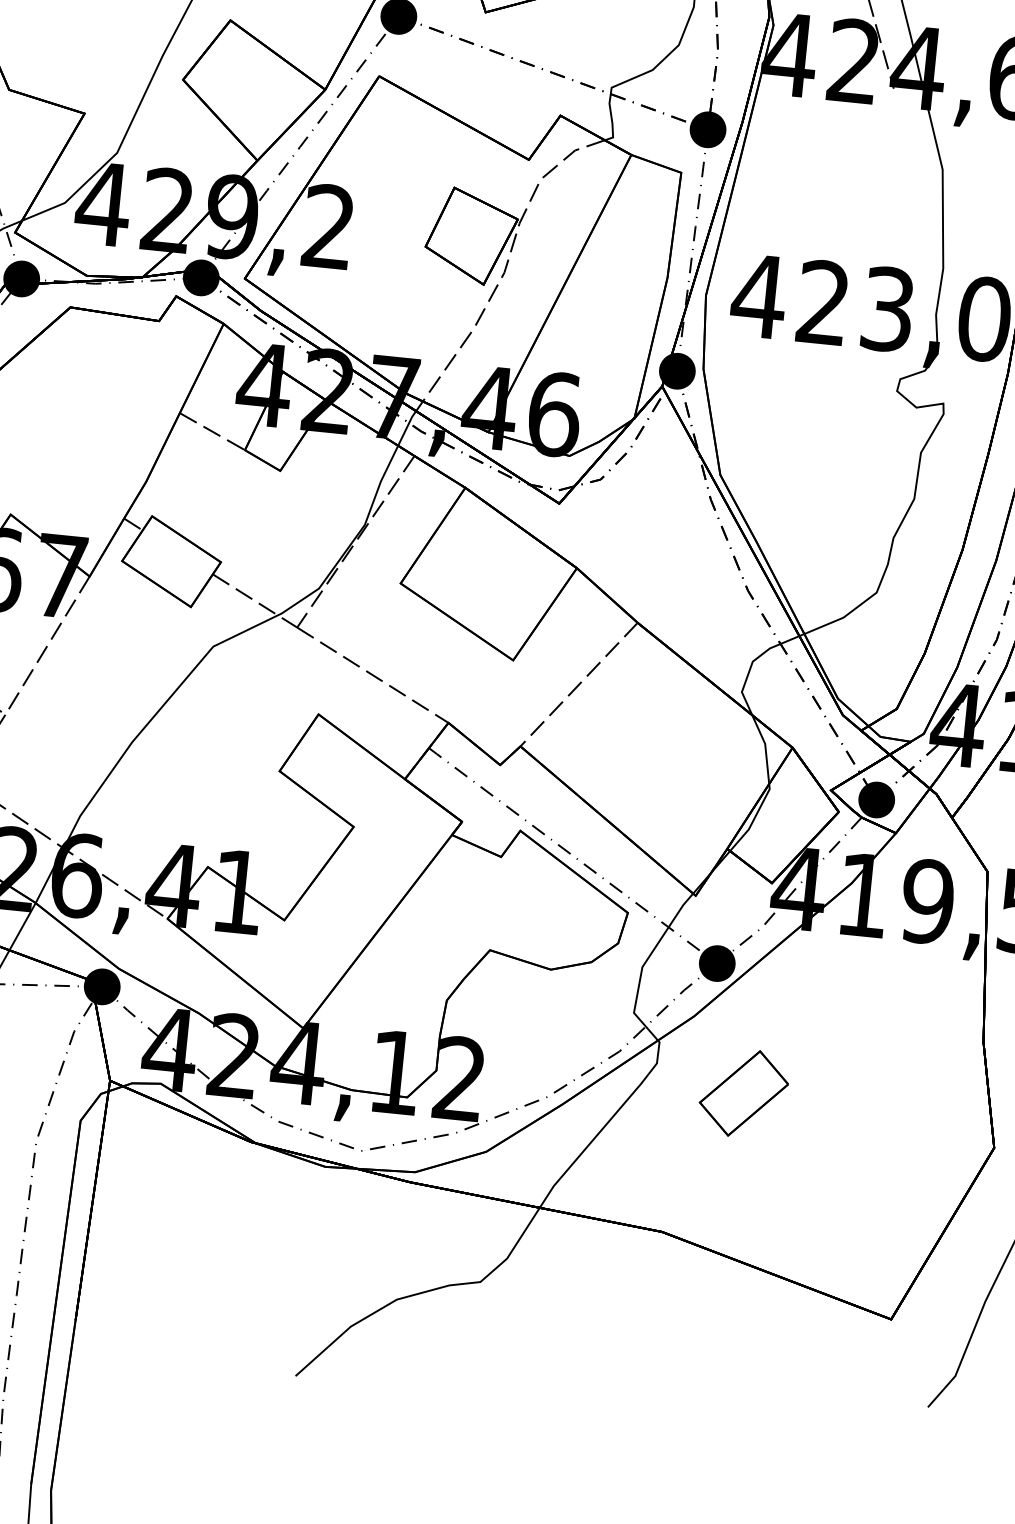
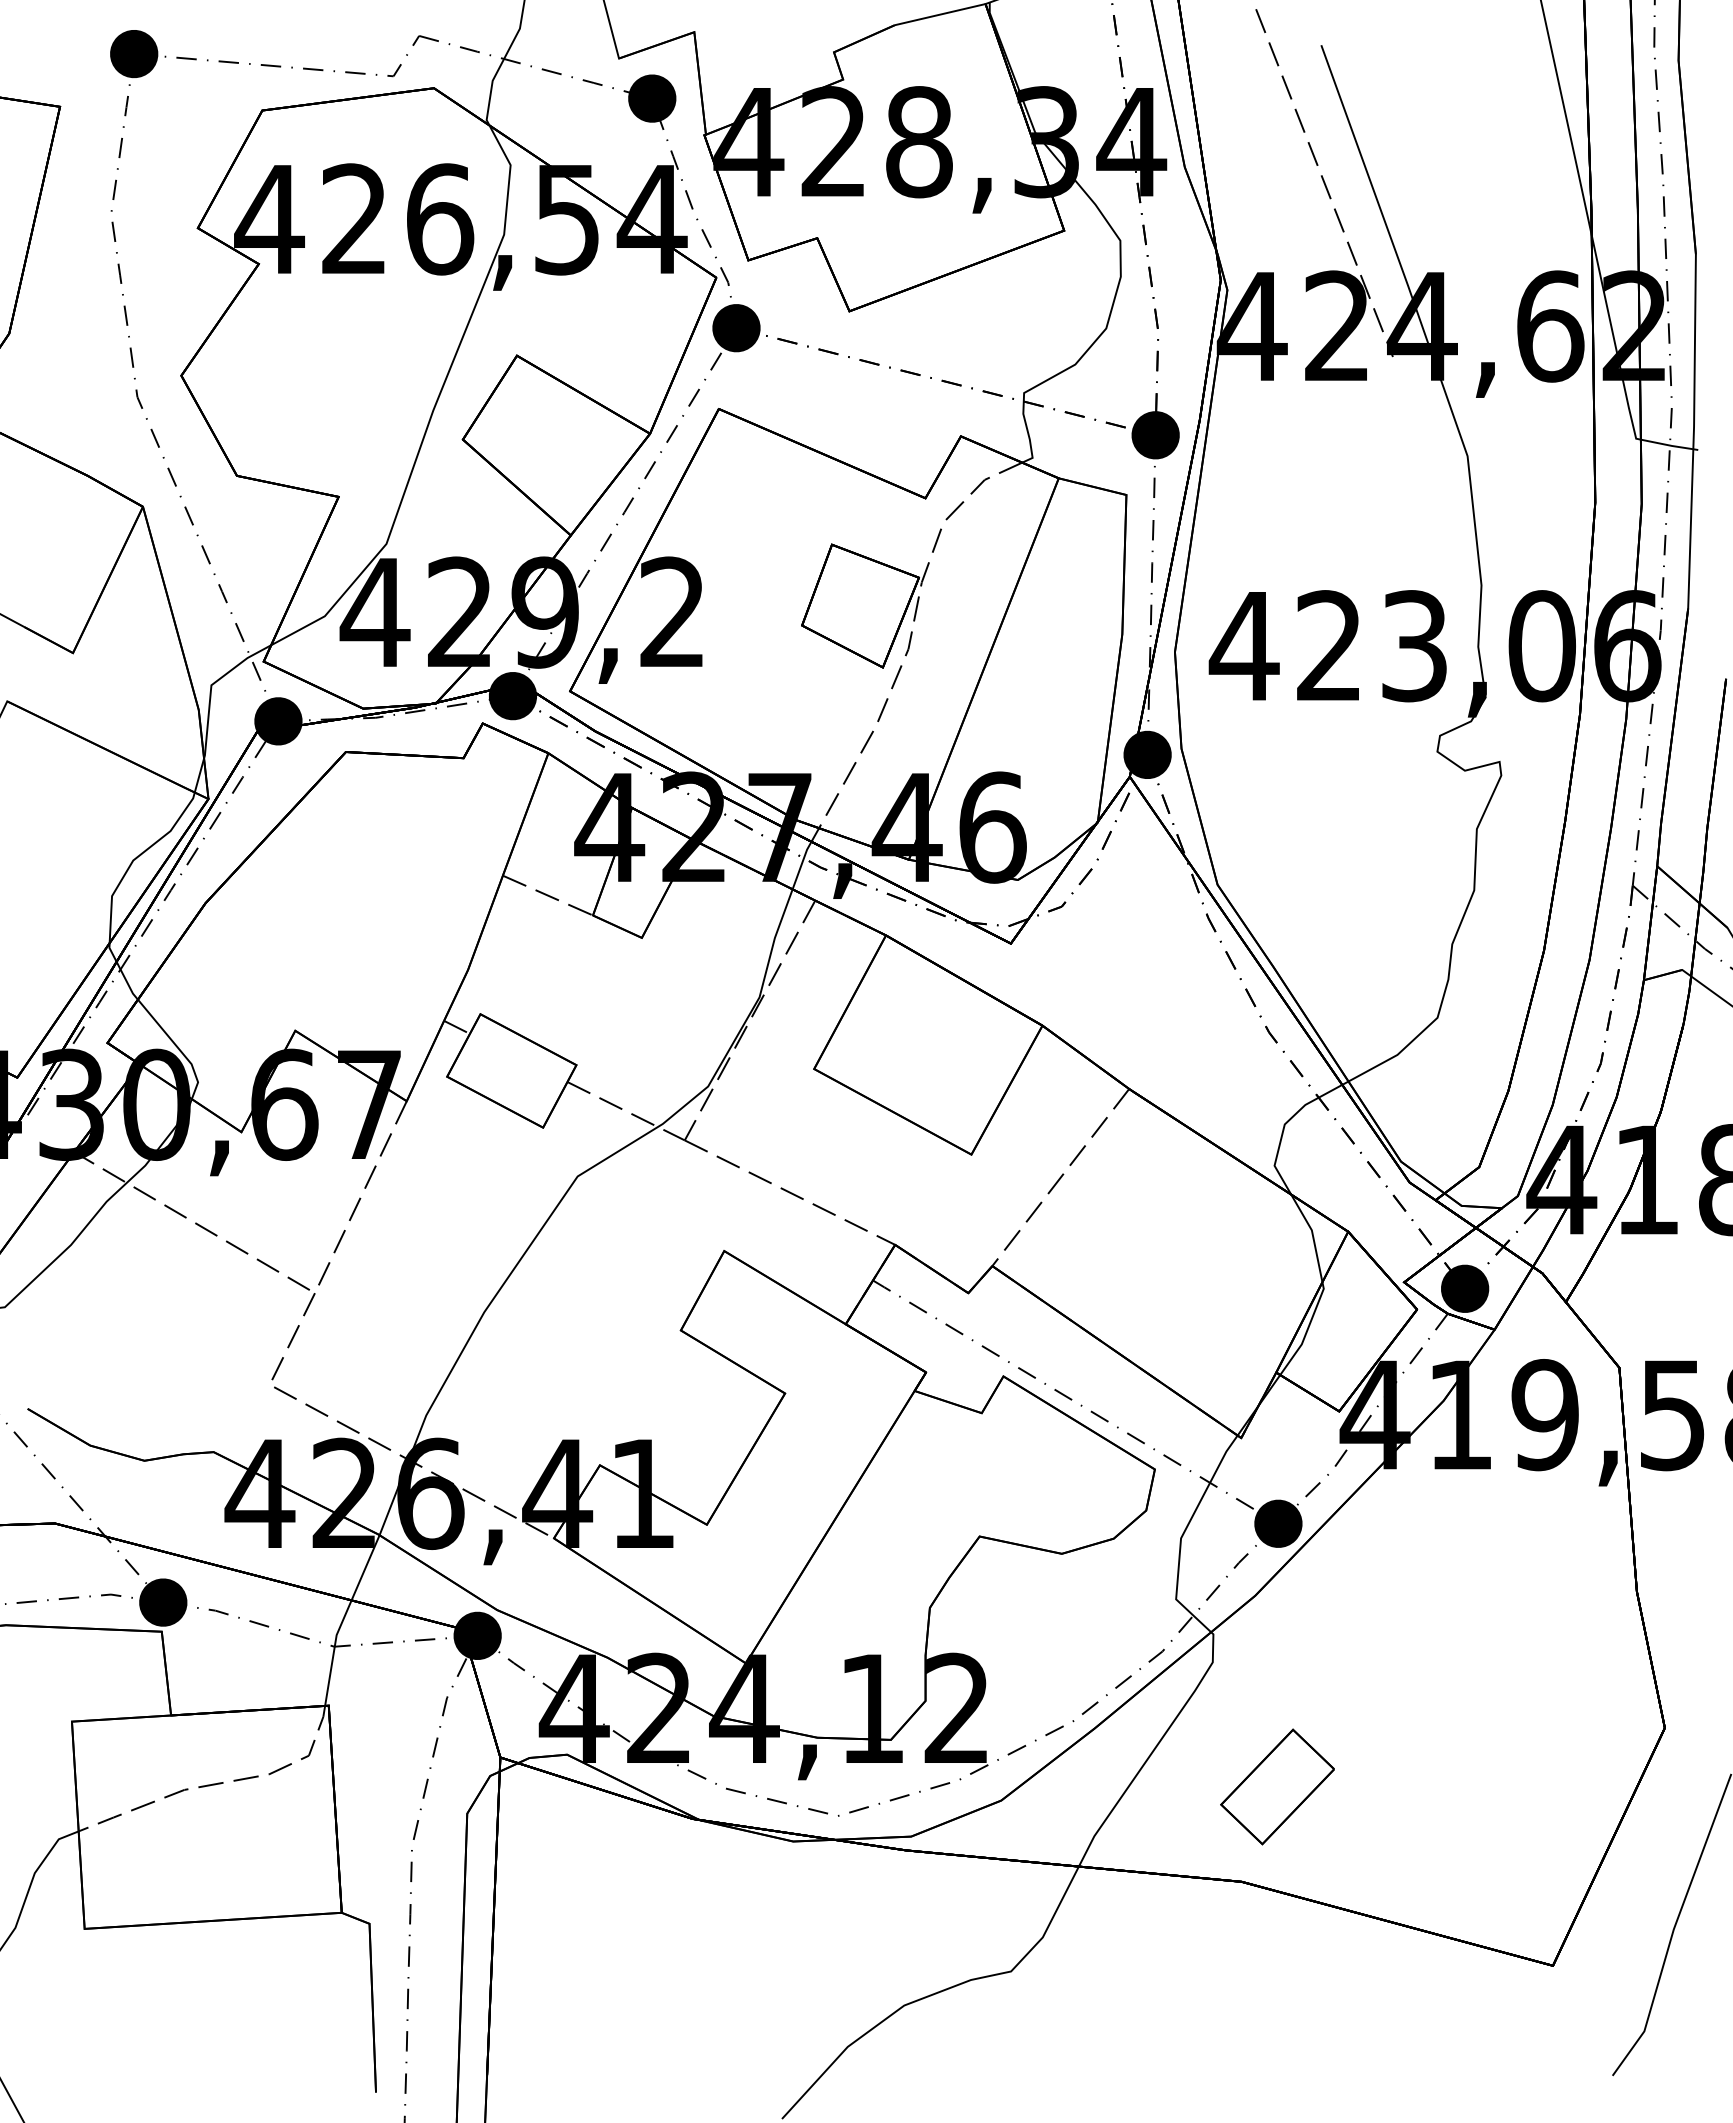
part: (743, 1093) -> (1277, 1786), moved

